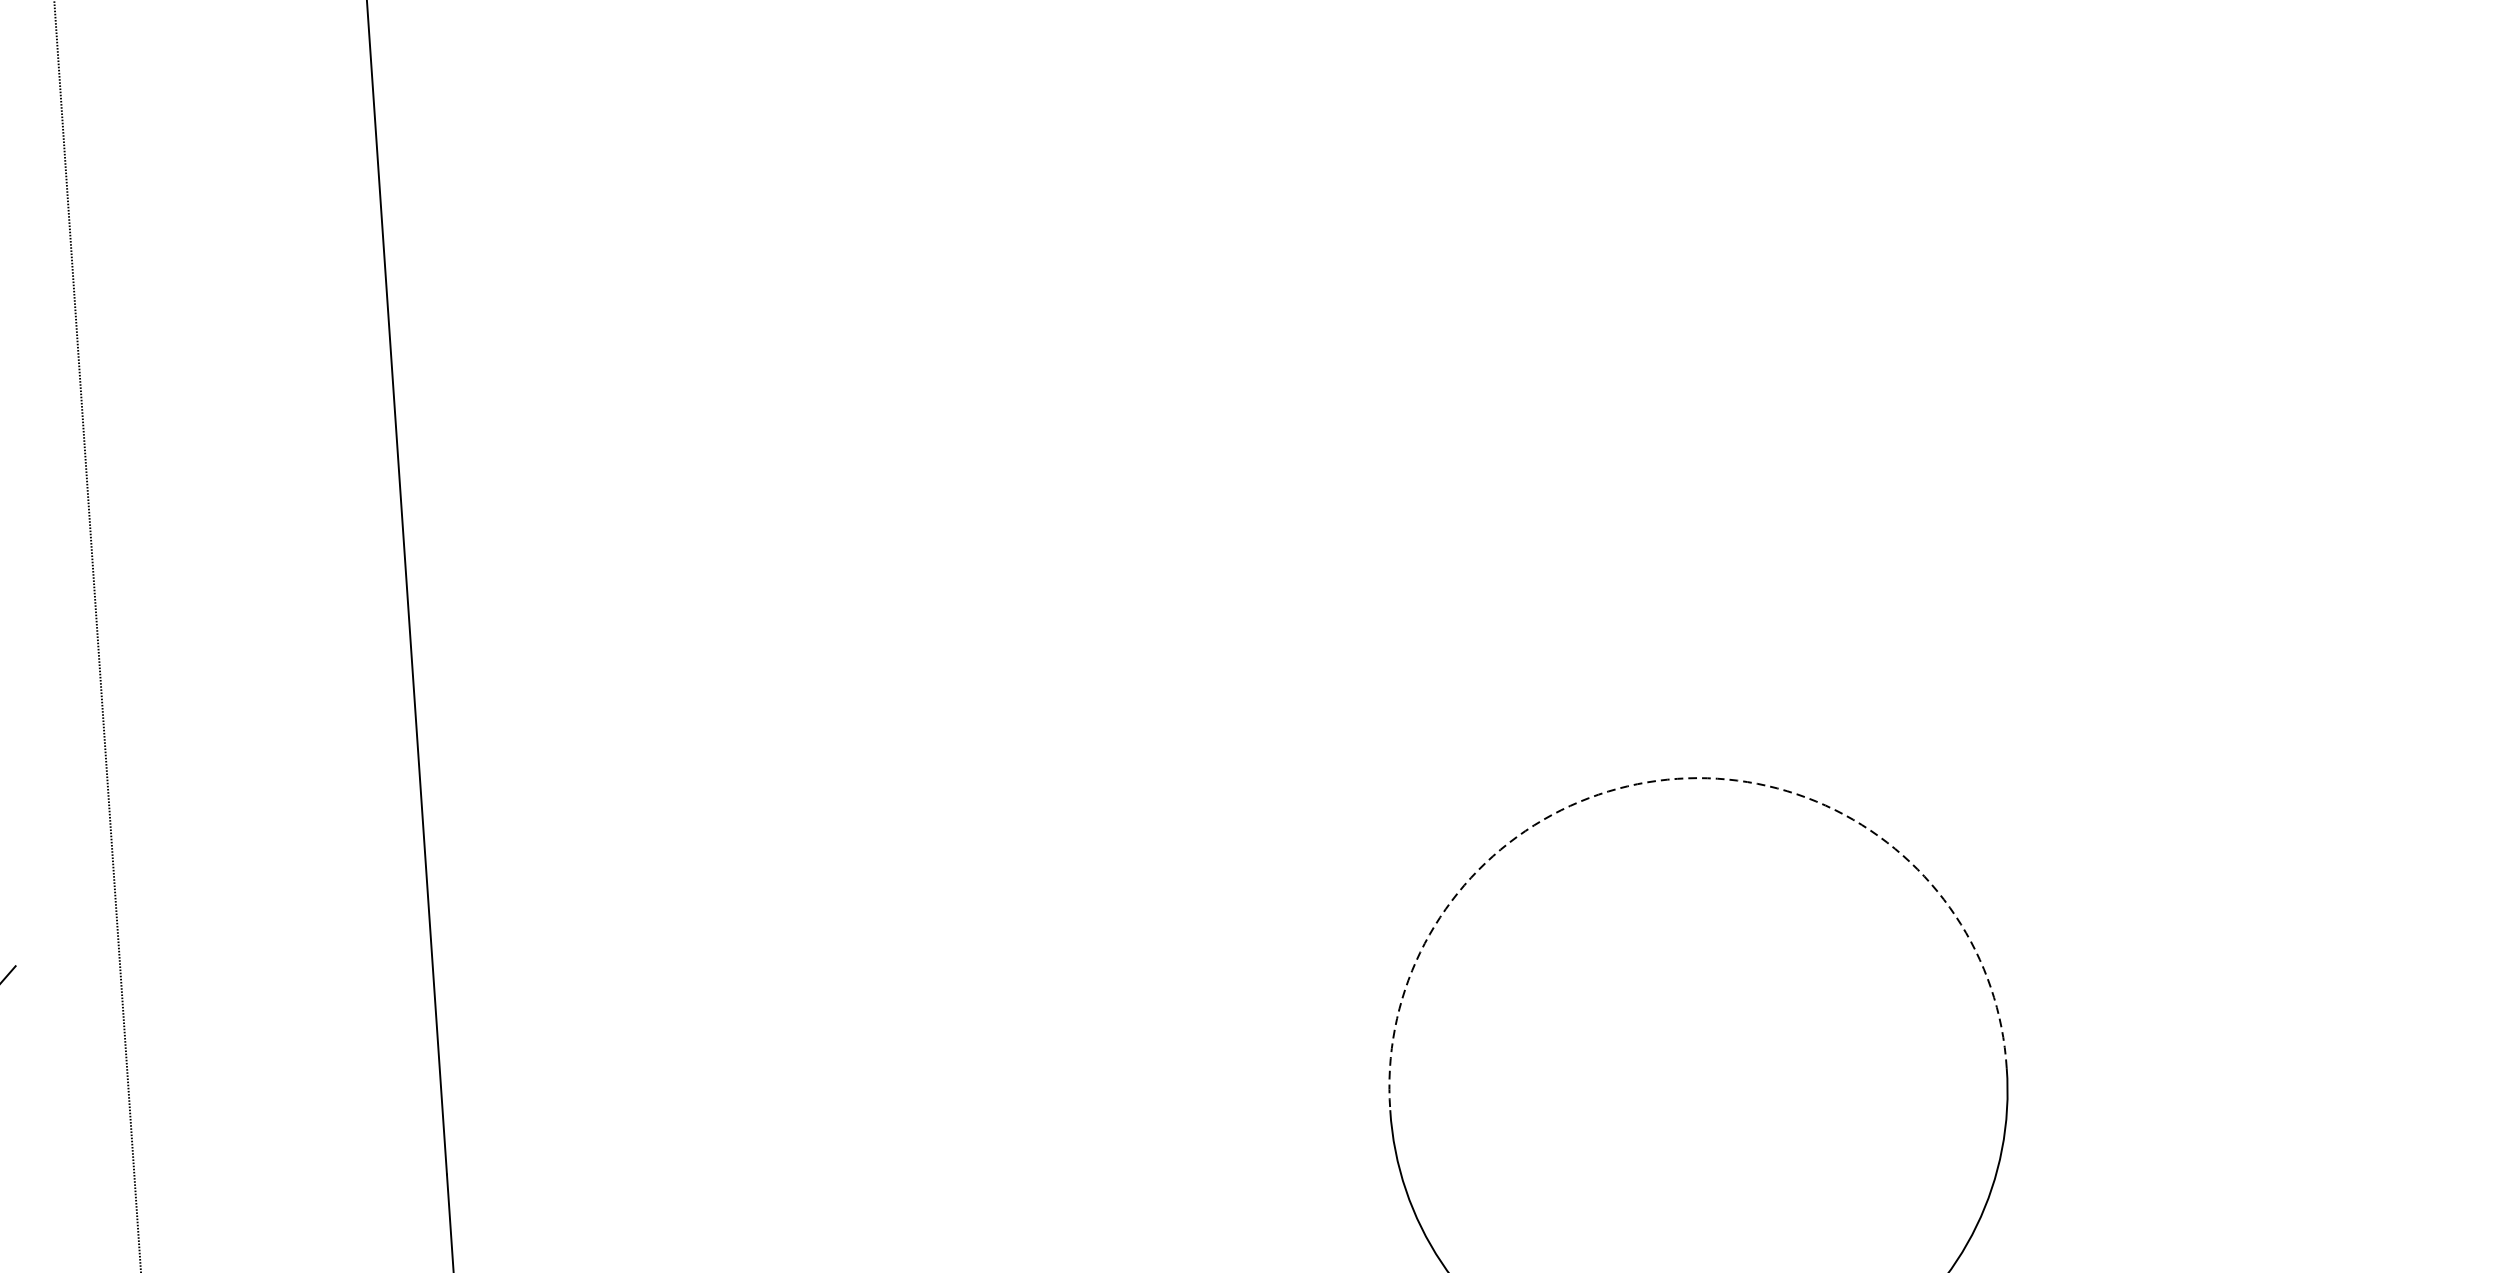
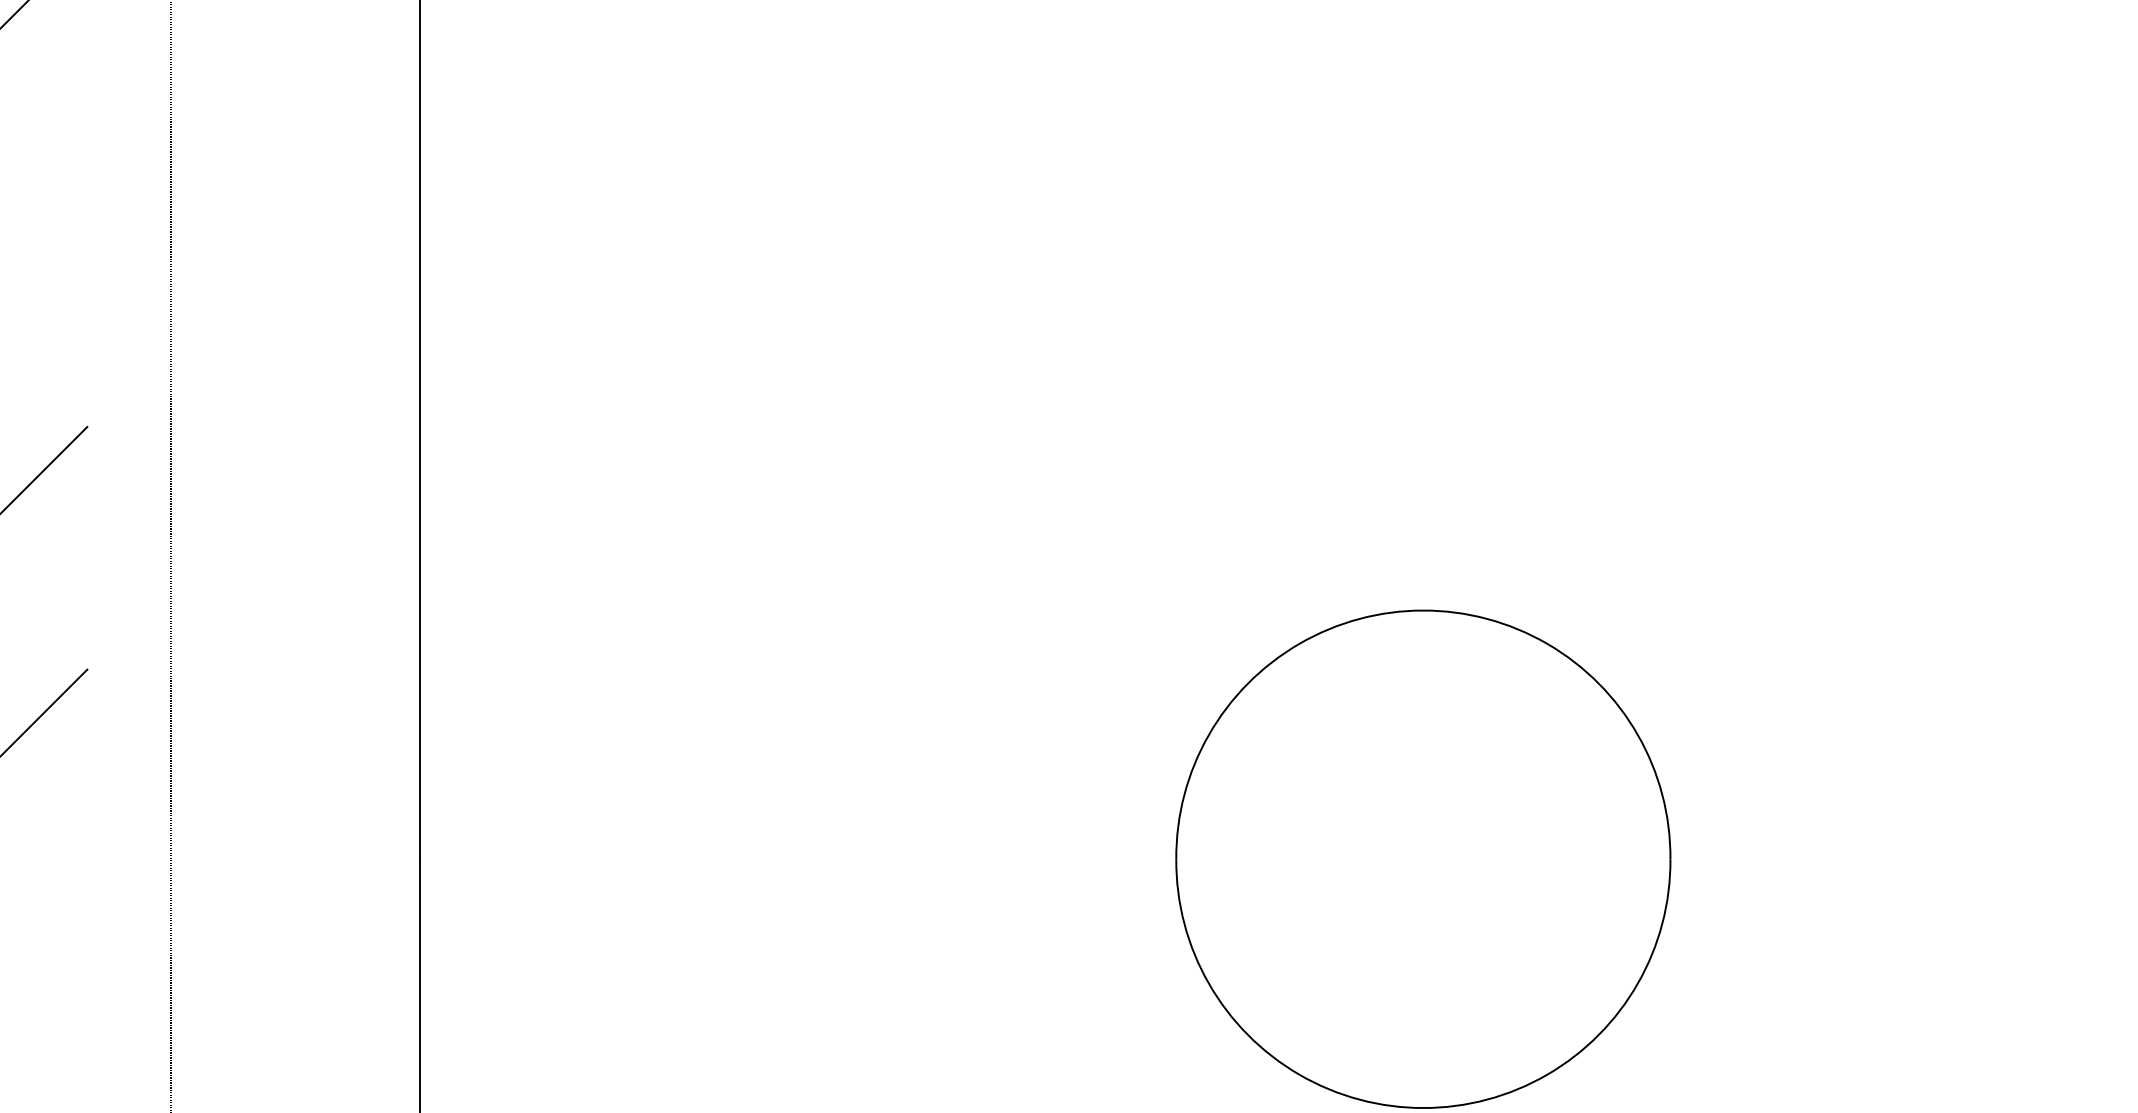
arc: (1677, 778) -> (1423, 610), dashed -> solid

